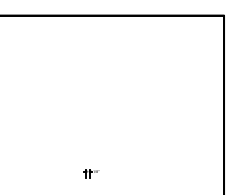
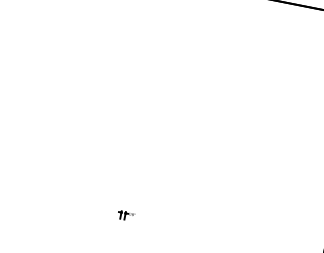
part: (91, 173) -> (126, 215), size x0.7

